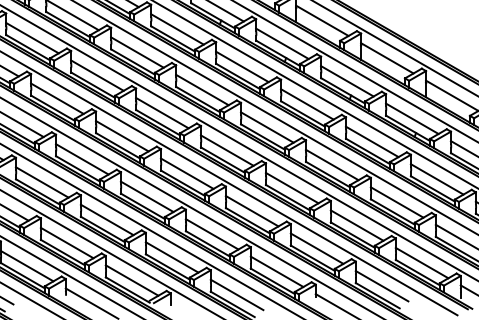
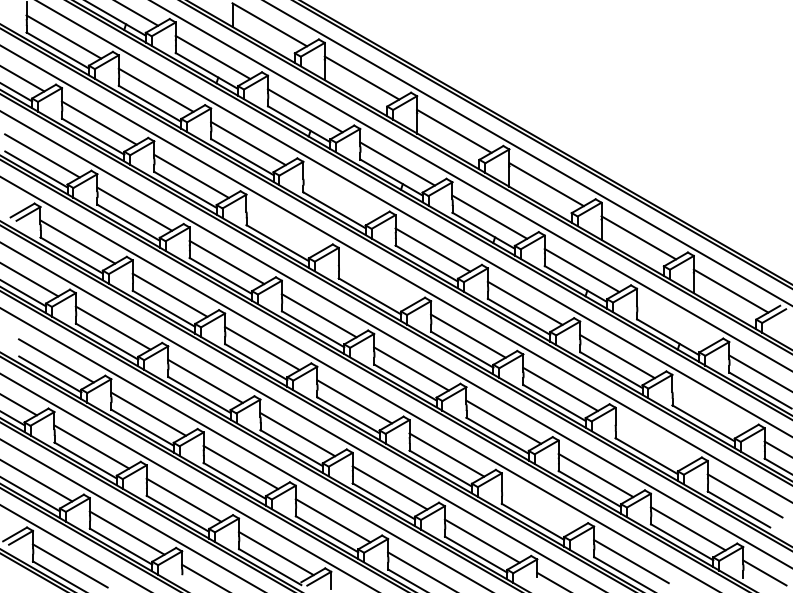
line: (177, 29) -> (340, 196), removed
line: (137, 52) -> (283, 229), removed
line: (201, 89) -> (375, 282), removed
line: (411, 118) -> (673, 323), removed
line: (437, 179) -> (709, 409), removed
line: (396, 202) -> (652, 442), removed
line: (316, 248) -> (538, 507), removed

